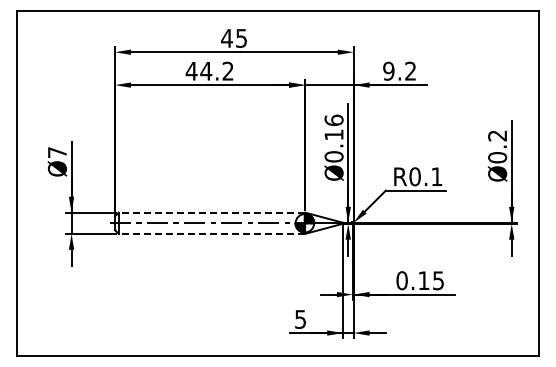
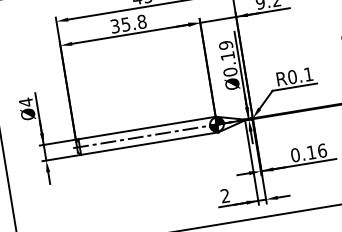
text: (209, 70) -> (128, 23), 44.2 -> 35.8
text: (333, 120) -> (225, 45), Ø0.16 -> Ø0.19
text: (57, 152) -> (26, 102), Ø7 -> Ø4
line: (211, 212) -> (146, 127), dashed -> solid
line: (211, 233) -> (149, 143), dashed -> solid
text: (438, 280) -> (322, 150), 0.15 -> 0.16
text: (300, 319) -> (225, 196), 5 -> 2

